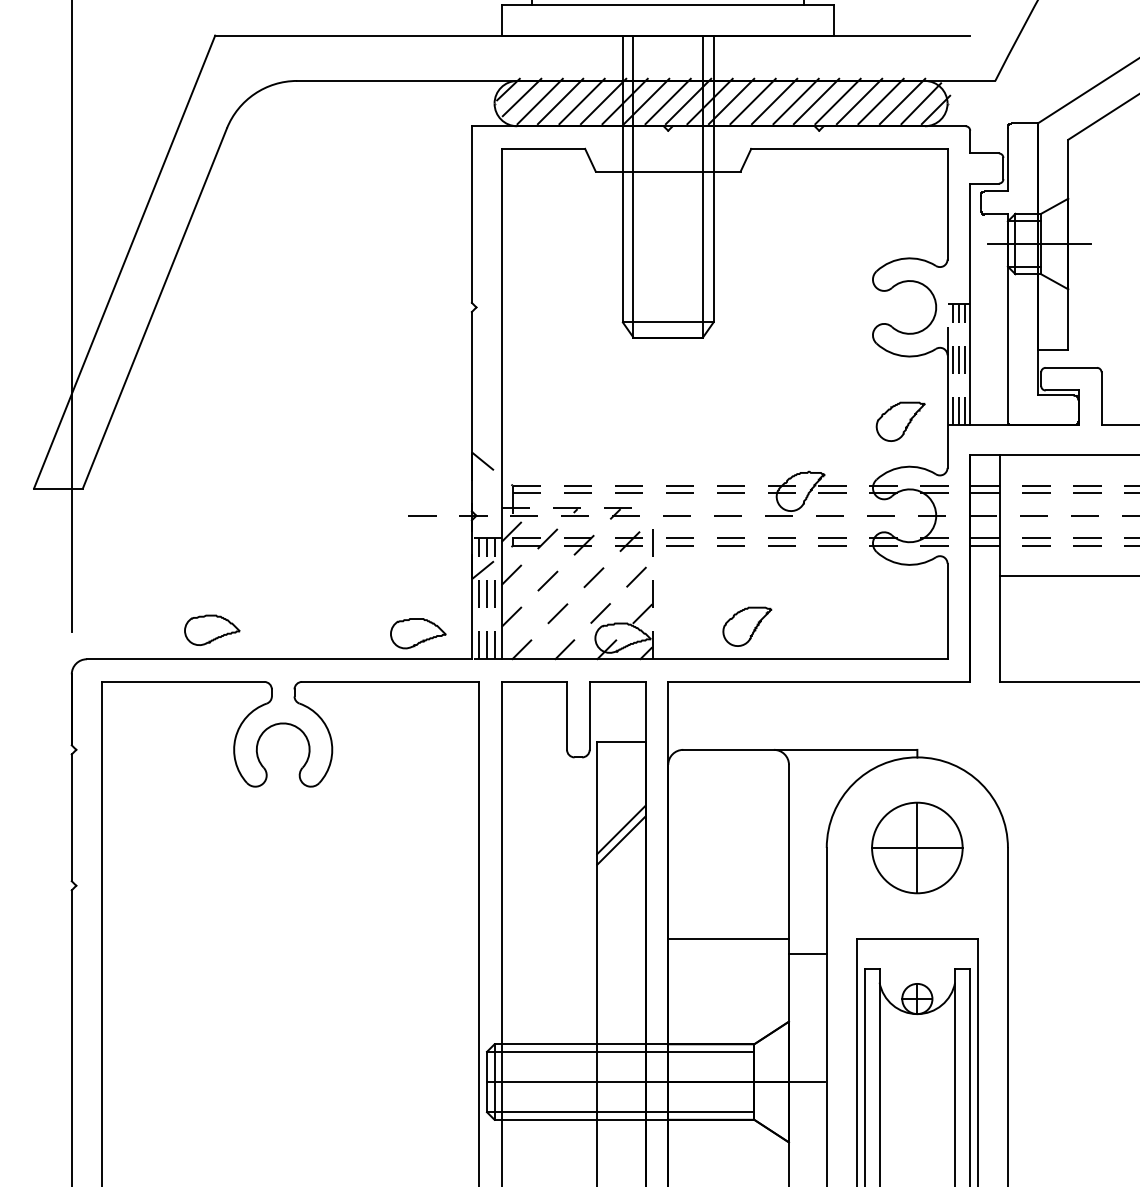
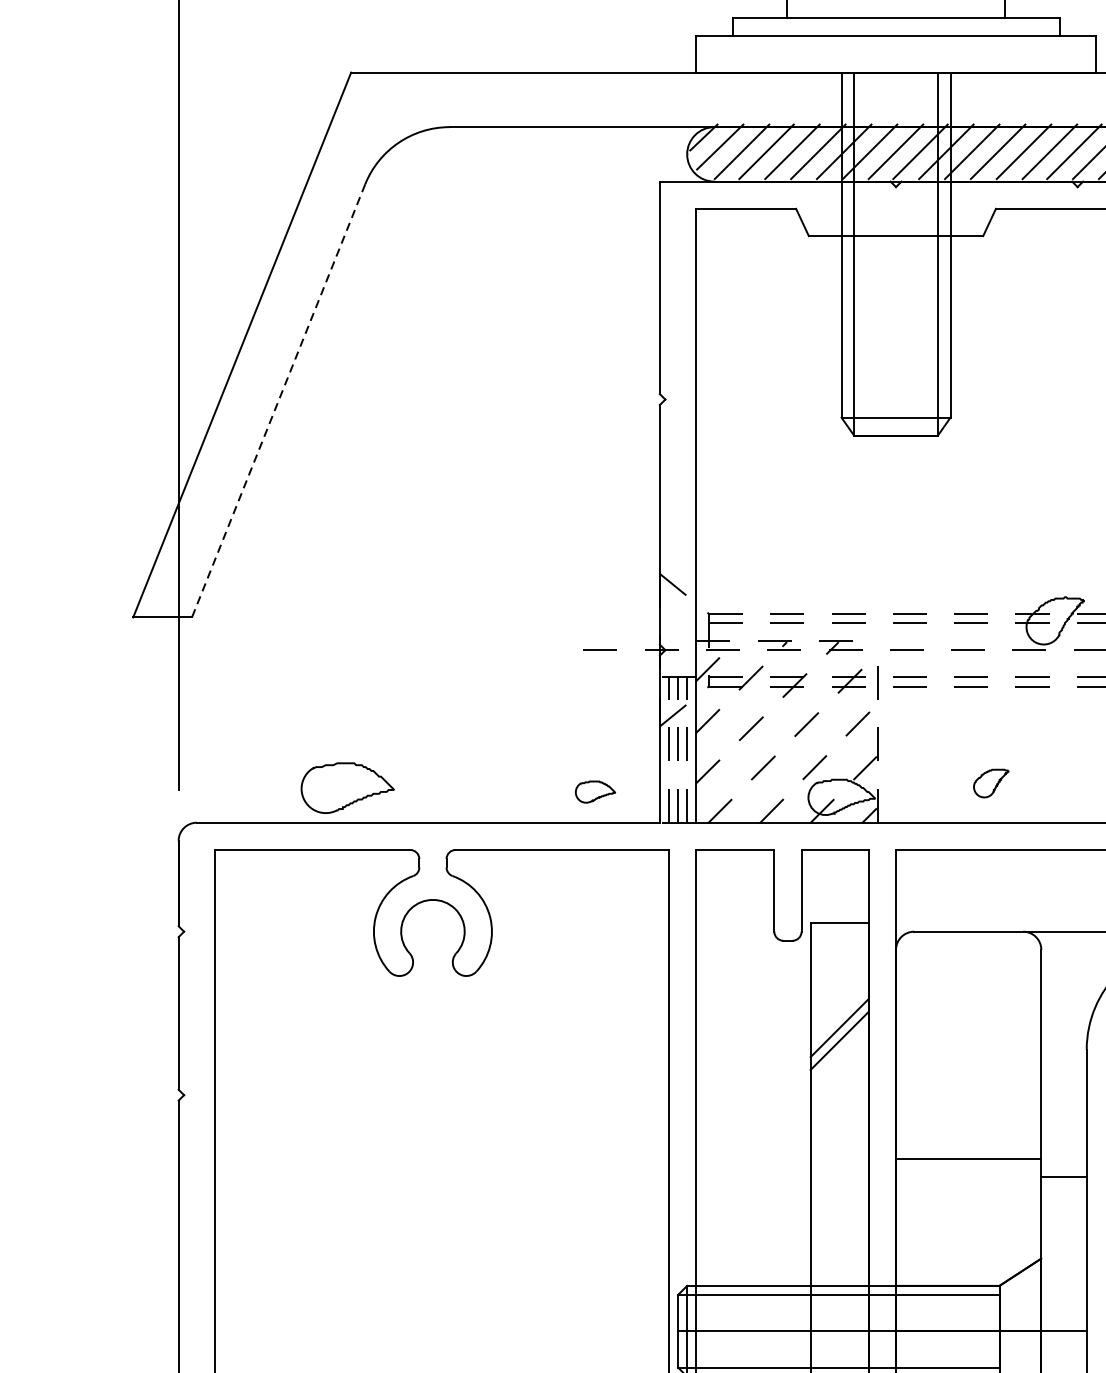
line: (154, 308) -> (278, 400), solid -> dashed
part: (747, 626) -> (991, 783), size x0.6
part: (212, 629) -> (347, 786), size x1.4
part: (418, 633) -> (595, 791), size x0.6

